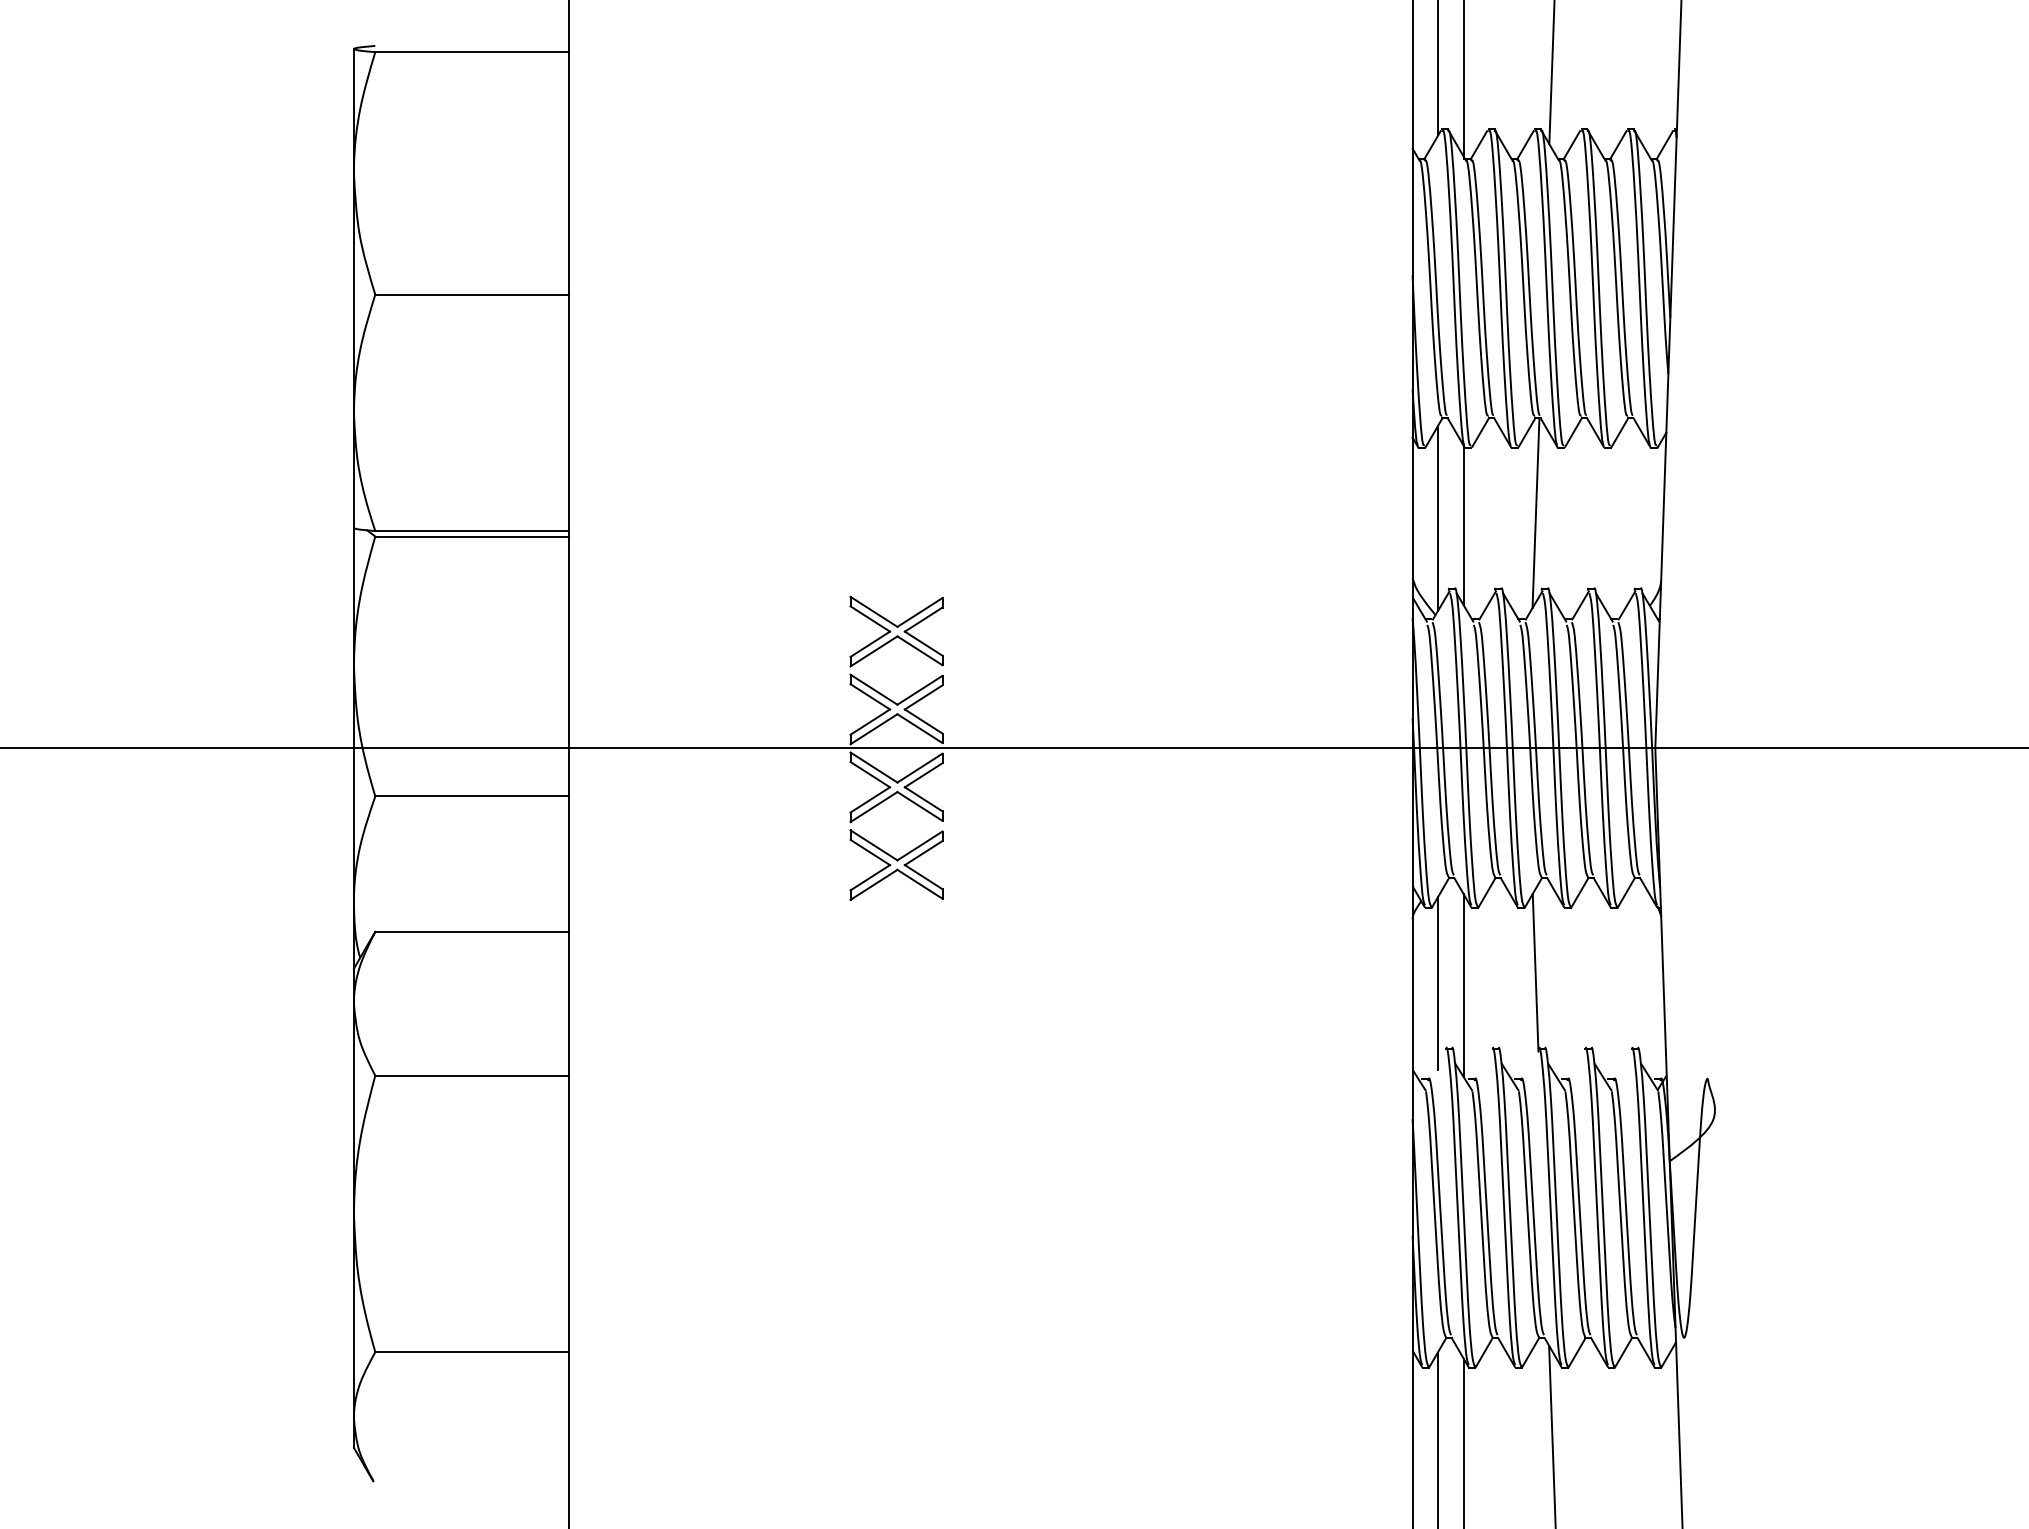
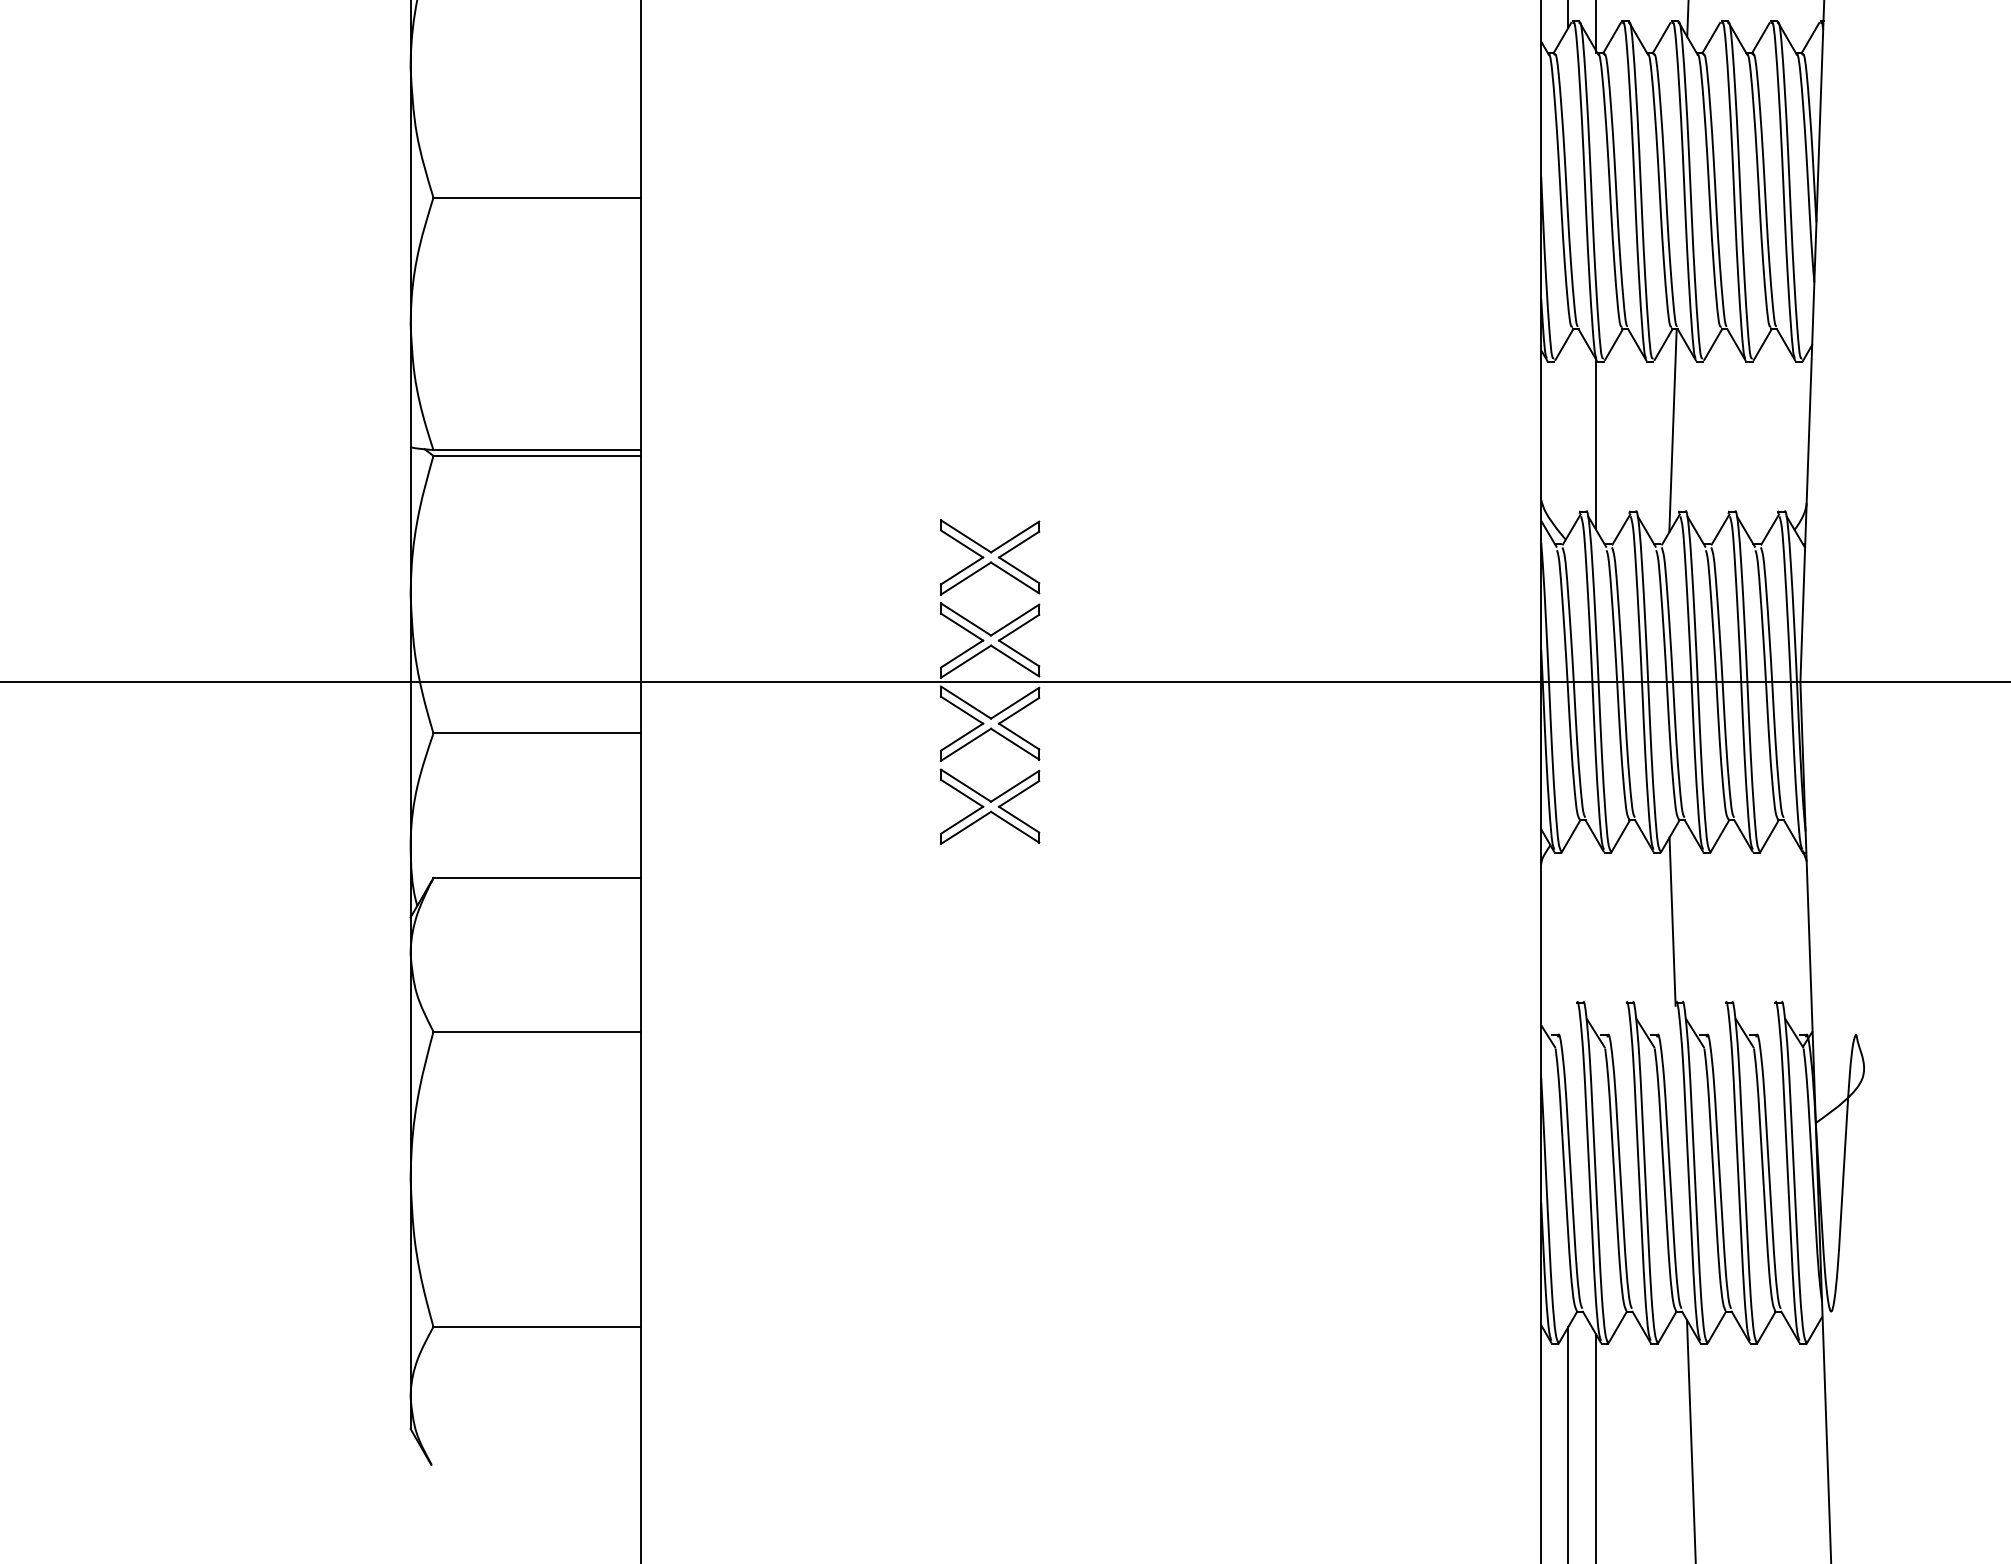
line: (1438, 517) -> (1568, 435), removed
line: (1438, 982) -> (1568, 932), removed
line: (1463, 985) -> (1595, 935), removed

